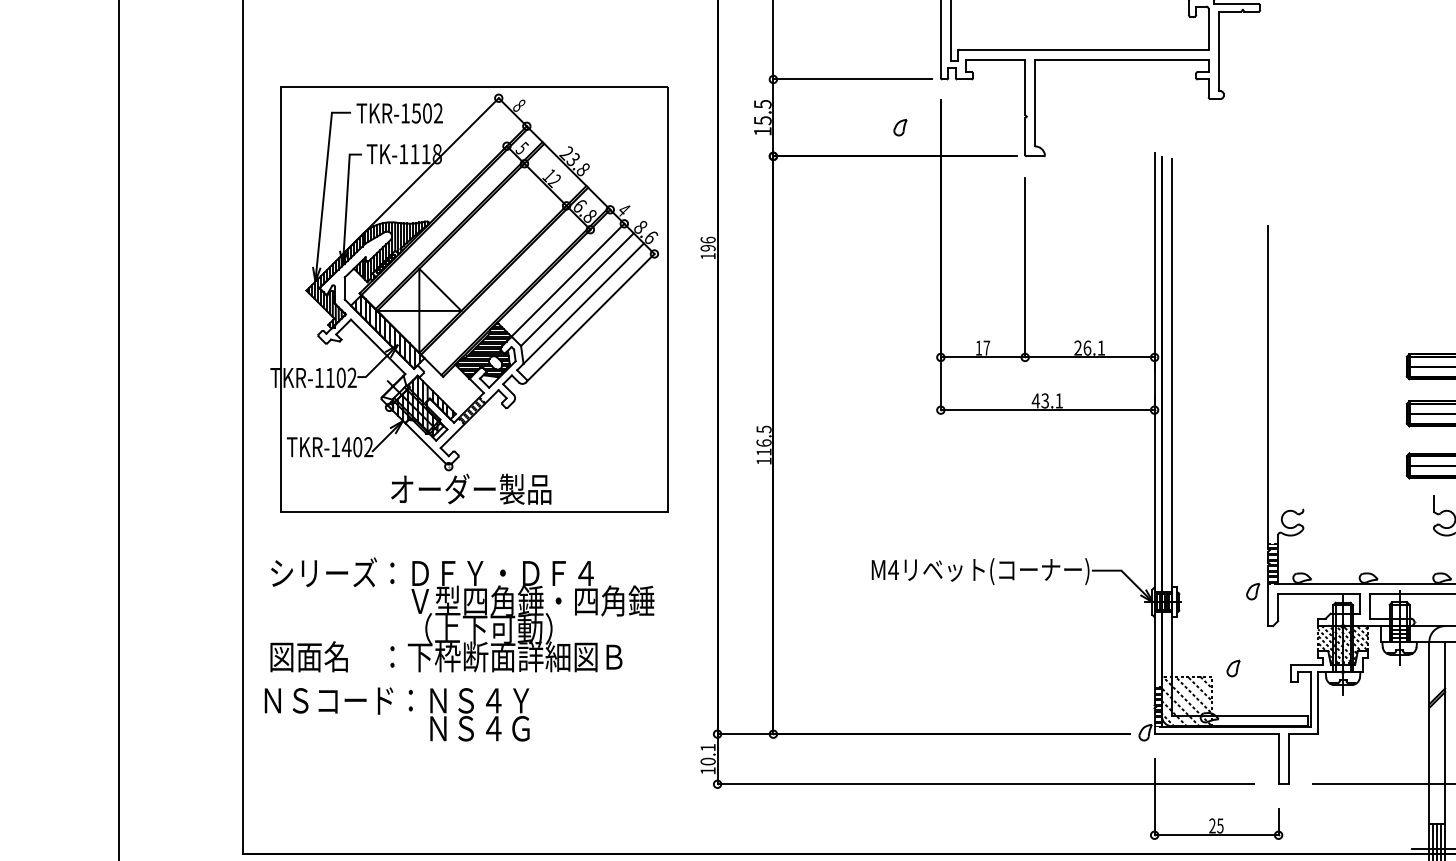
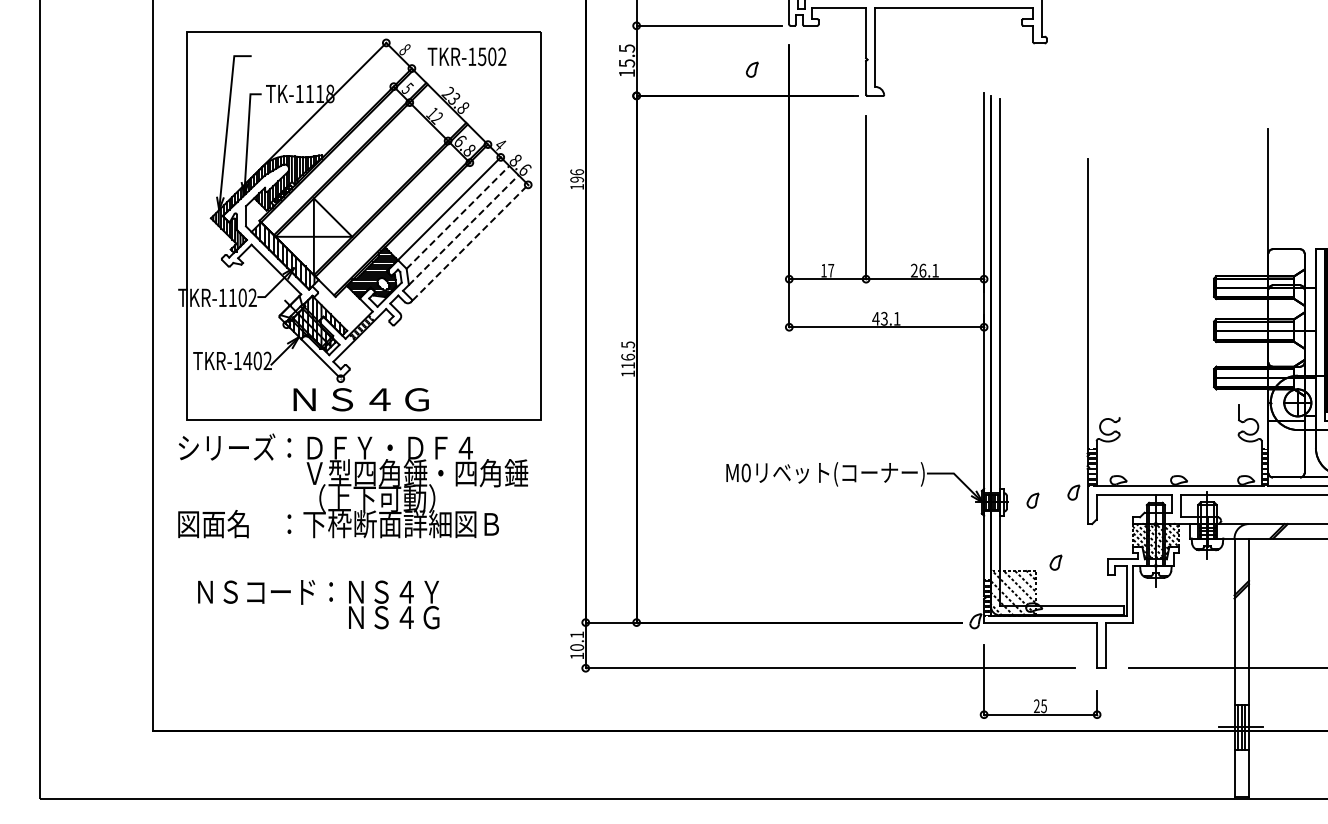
text: (399, 113) -> (466, 56), moved
line: (577, 289) -> (458, 217), solid -> dashed
line: (583, 304) -> (463, 230), solid -> dashed
line: (591, 317) -> (470, 242), solid -> dashed
text: (471, 489) -> (361, 399), オーダー製品 -> ＮＳ４Ｇ
text: (893, 569) -> (746, 472), M4 -> M0
part: (1207, 600) -> (1032, 500), added
text: (462, 614) -> (353, 485), moved
text: (396, 714) -> (318, 604), moved

